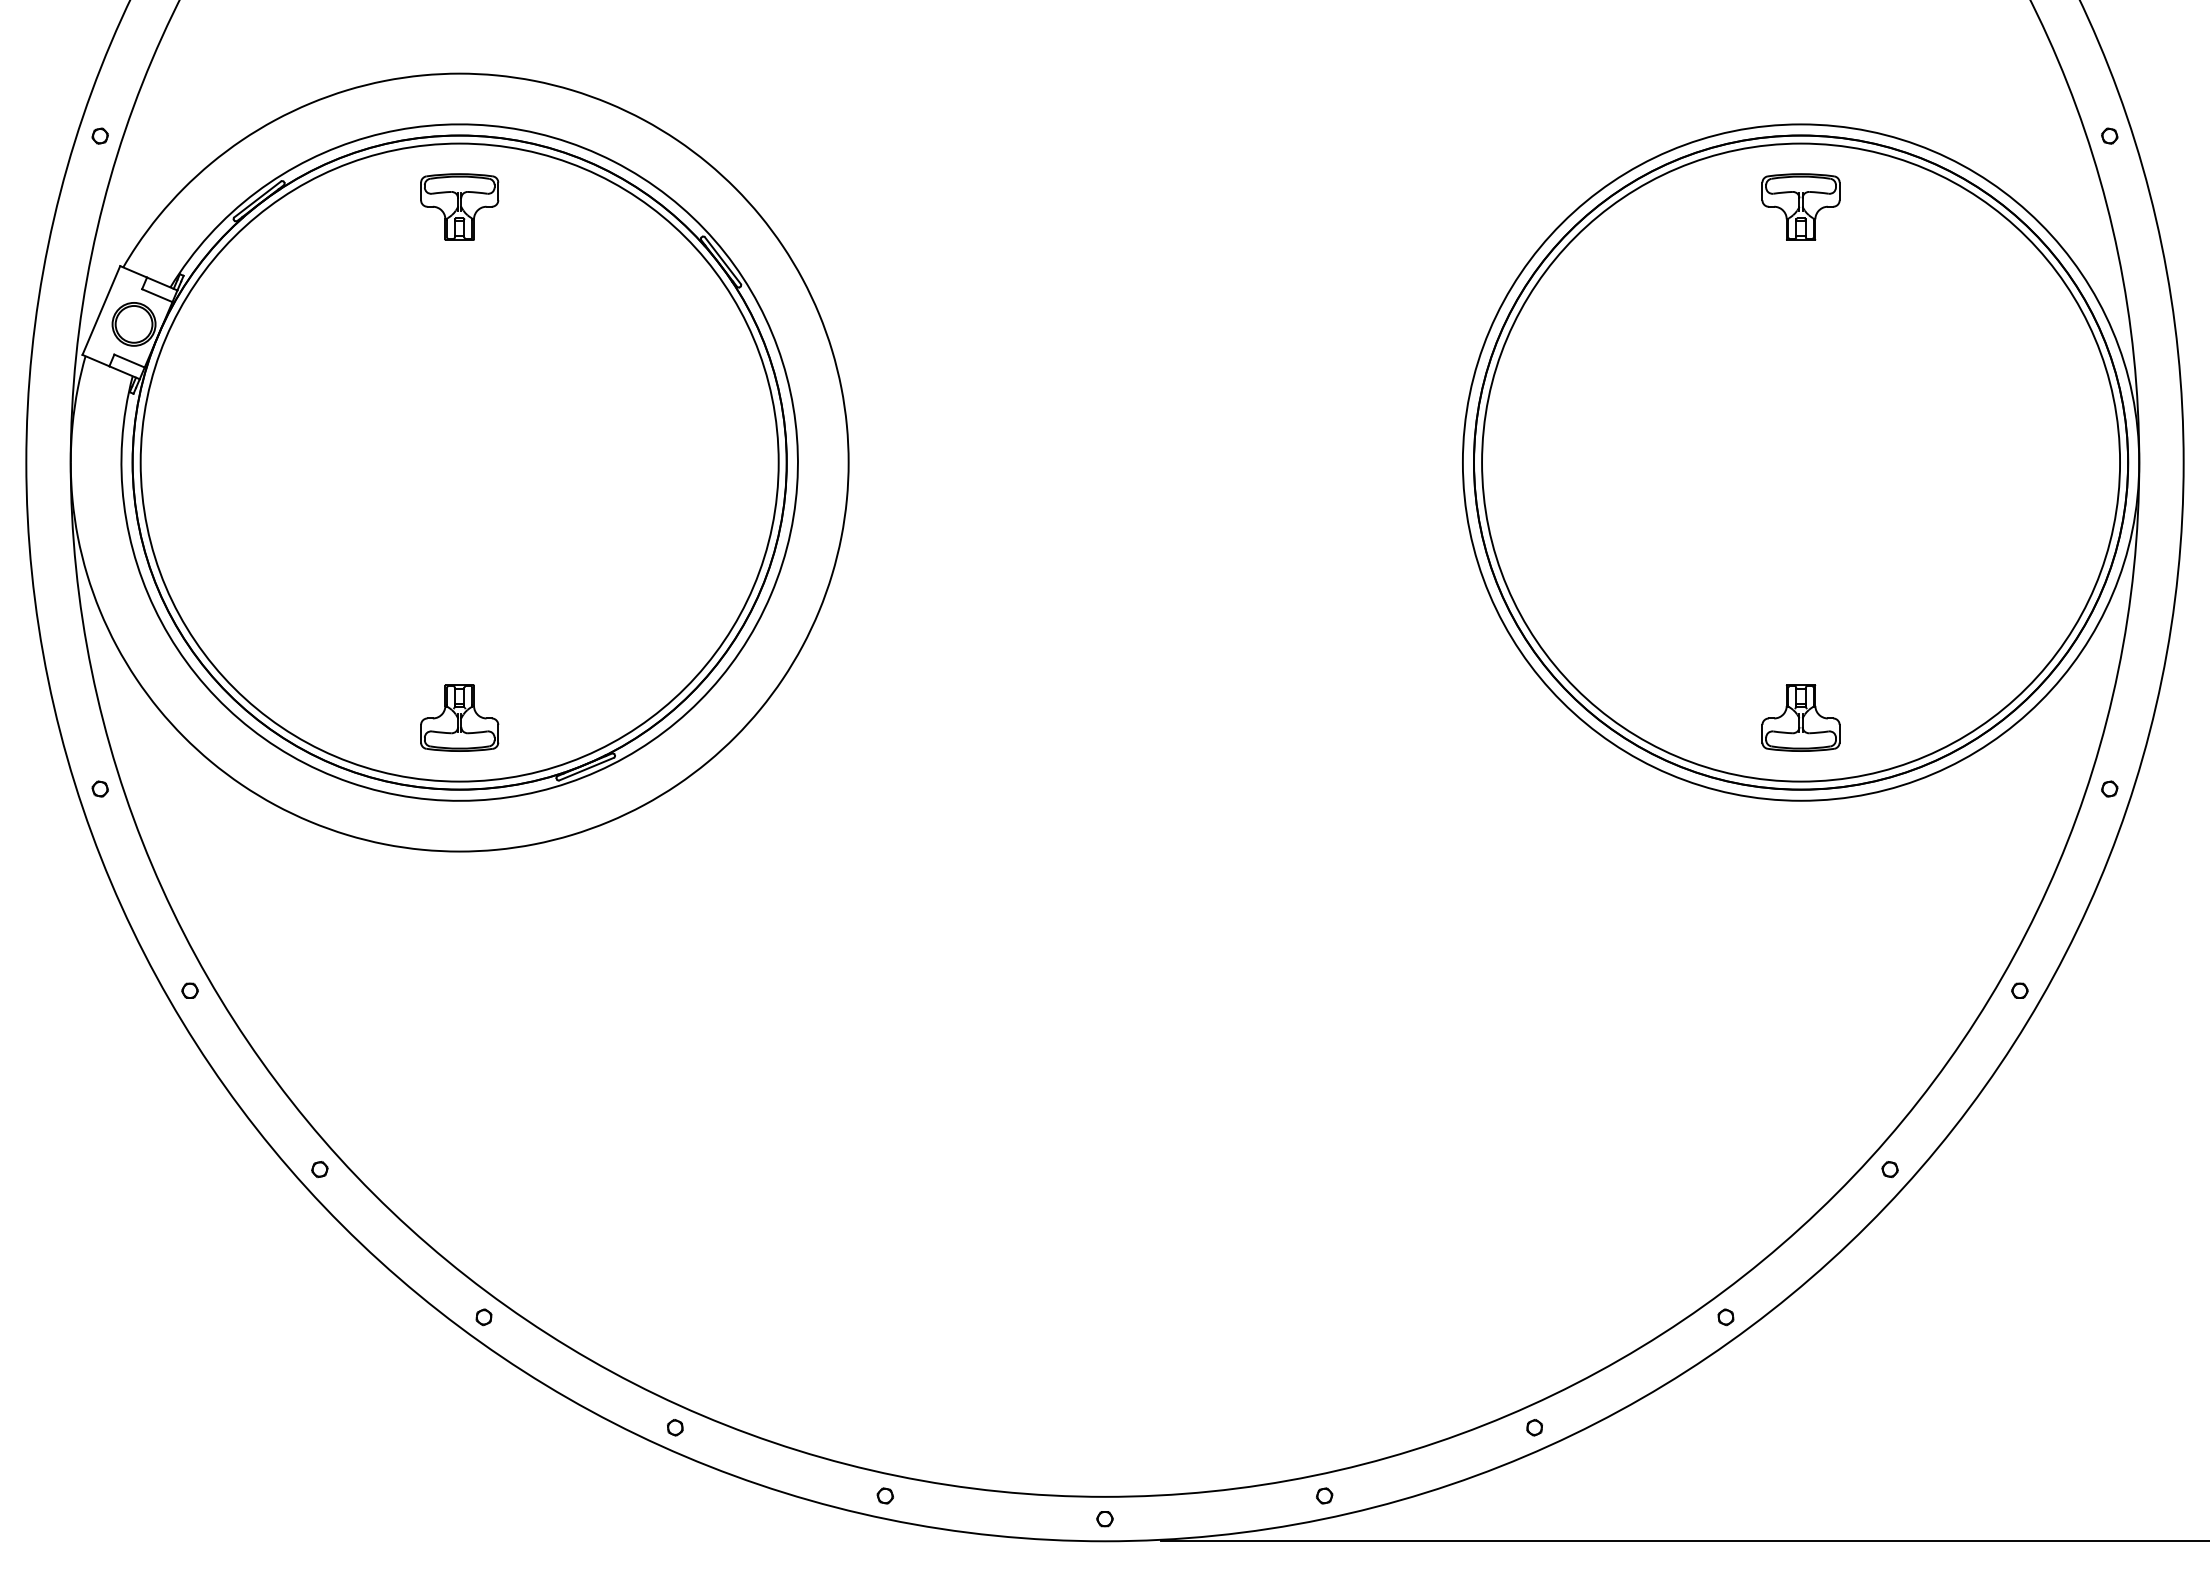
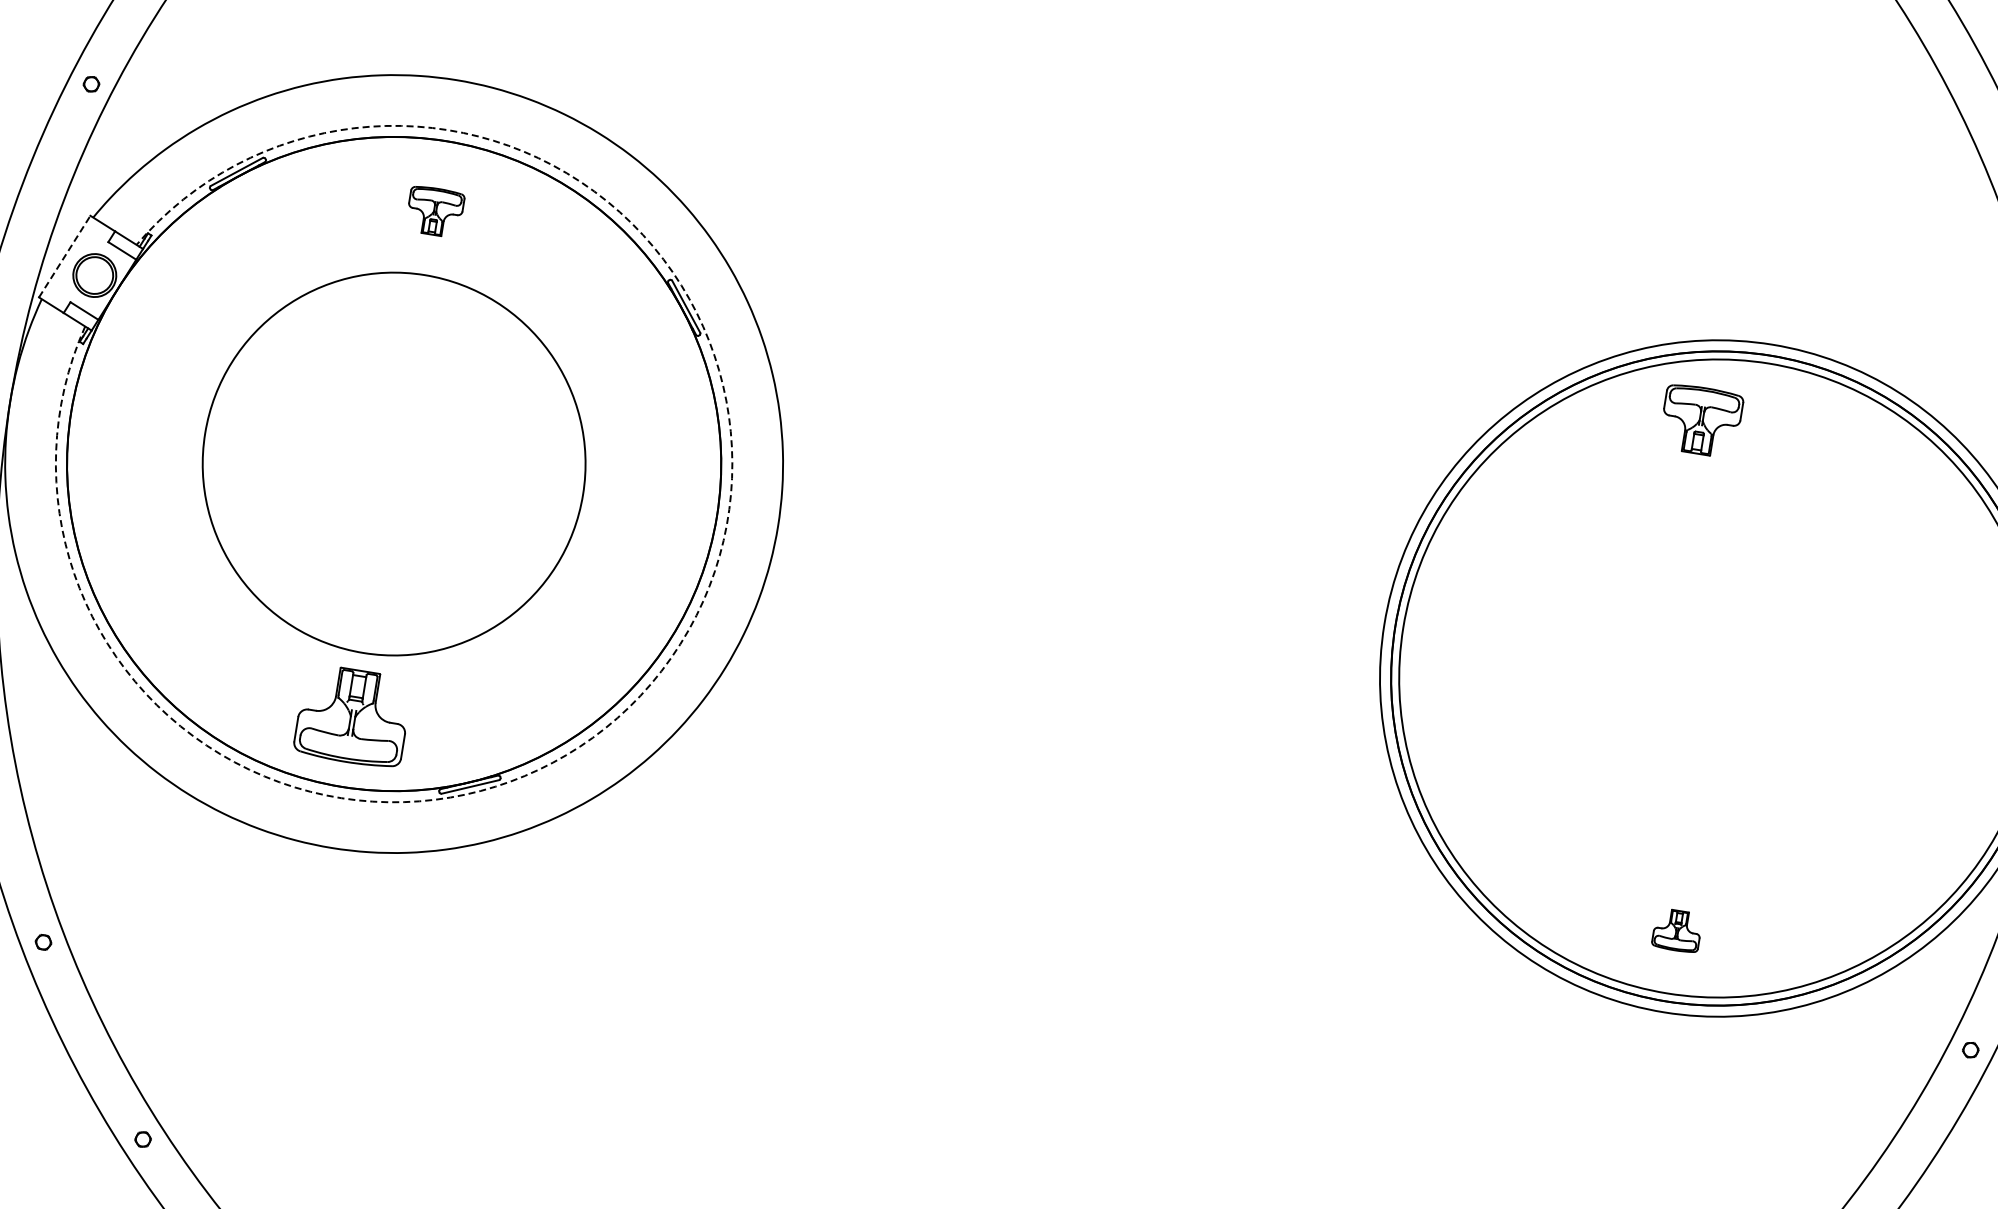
part: (459, 206) -> (434, 211), size x0.7
part: (1800, 206) -> (1700, 420), moved
line: (101, 310) -> (64, 256), solid -> dashed
circle: (459, 462) -> (393, 463), size x0.6
arc: (771, 594) -> (680, 644), solid -> dashed
part: (459, 717) -> (353, 715), size x1.4
part: (1800, 717) -> (1676, 930), size x0.6

